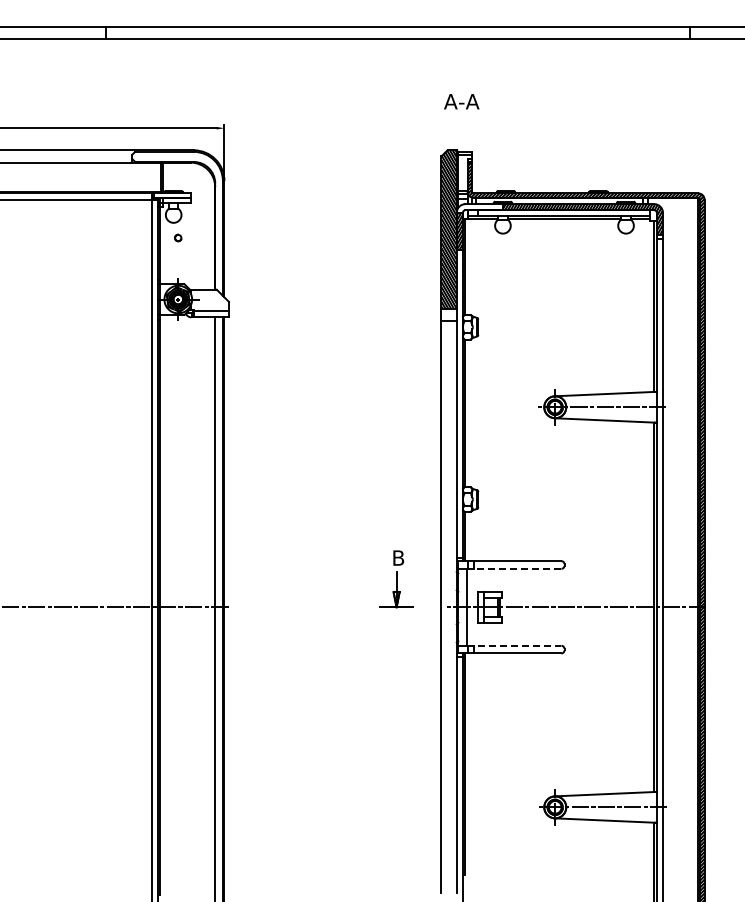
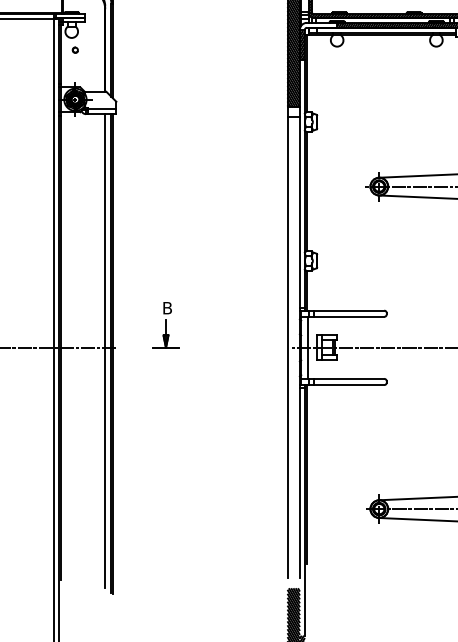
line: (513, 568) -> (345, 316), dashed -> solid
part: (396, 579) -> (165, 325), moved
line: (514, 645) -> (346, 378), dashed -> solid

